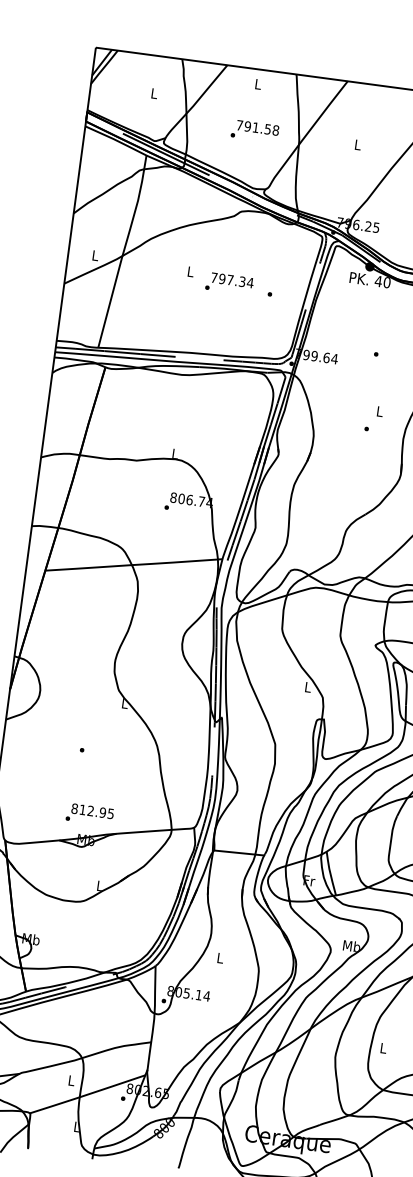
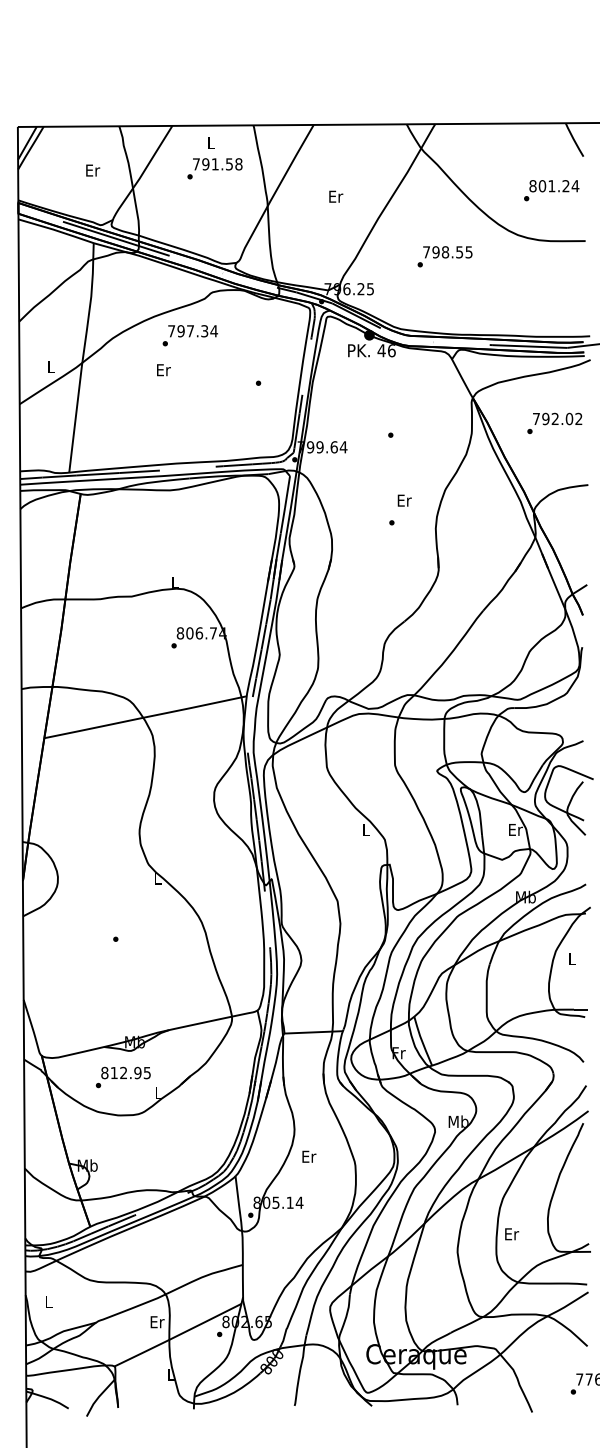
text: (155, 93) -> (93, 170), L -> Er
text: (254, 131) -> (214, 168), moved
text: (358, 144) -> (336, 196), L -> Er
text: (190, 272) -> (163, 370), L -> Er
text: (386, 282) -> (391, 350), 40 -> 46
text: (228, 283) -> (189, 335), moved
text: (380, 411) -> (404, 500), L -> Er
text: (89, 814) -> (122, 1077), moved
text: (220, 958) -> (309, 1156), L -> Er
text: (384, 1048) -> (512, 1234), L -> Er
text: (71, 1081) -> (157, 1322), L -> Er

